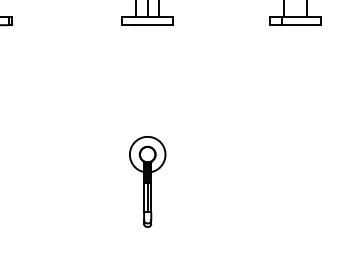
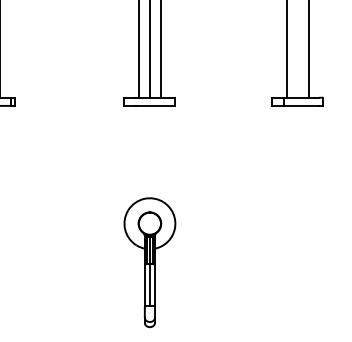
part: (147, 181) -> (149, 262), size x1.43

